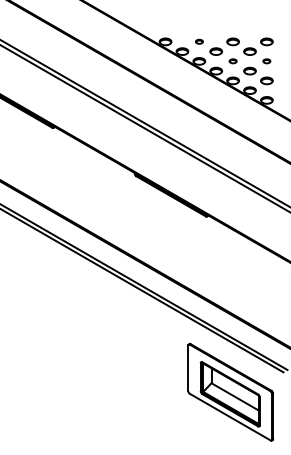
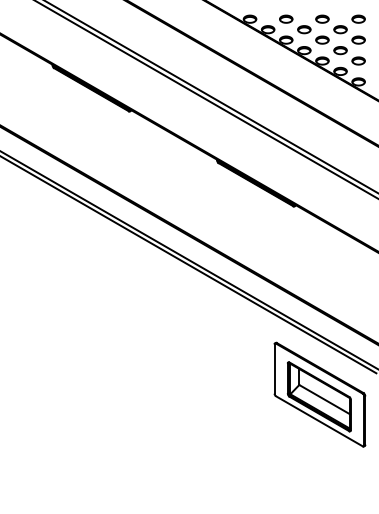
part: (199, 41) -> (286, 18), size x1.67
part: (233, 60) -> (322, 39), size x1.67
part: (266, 60) -> (358, 39), size x1.67

